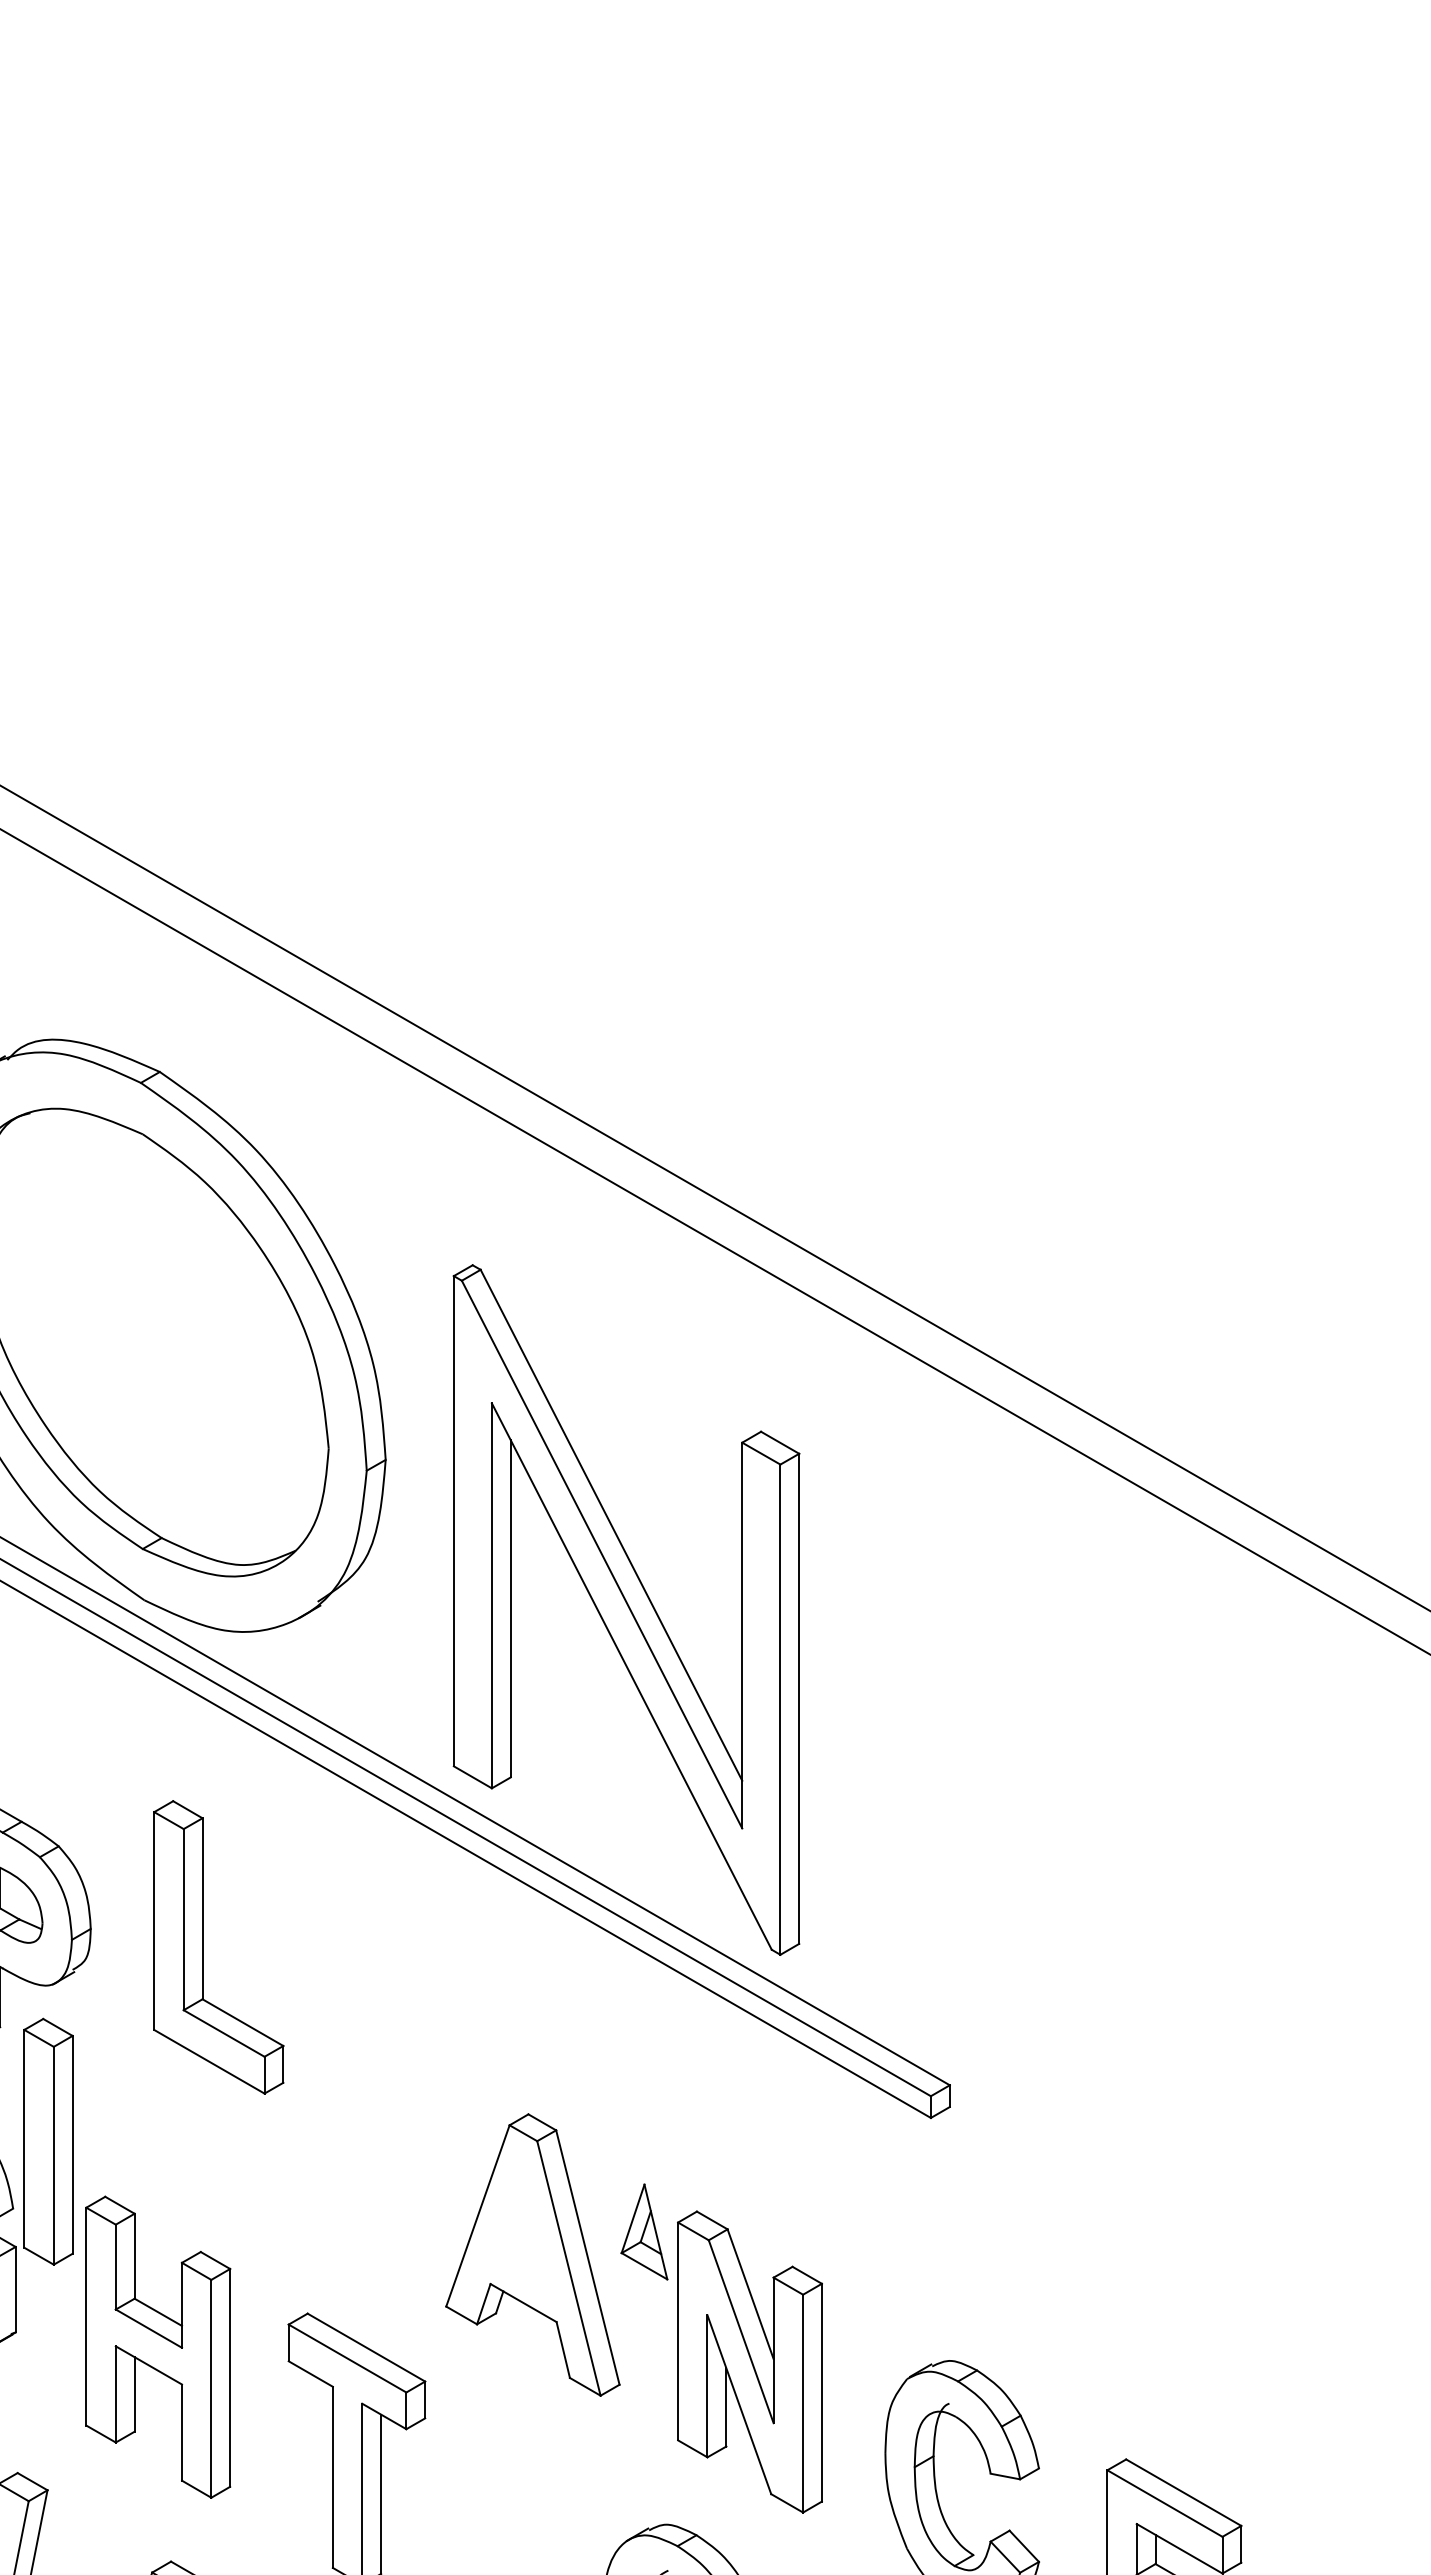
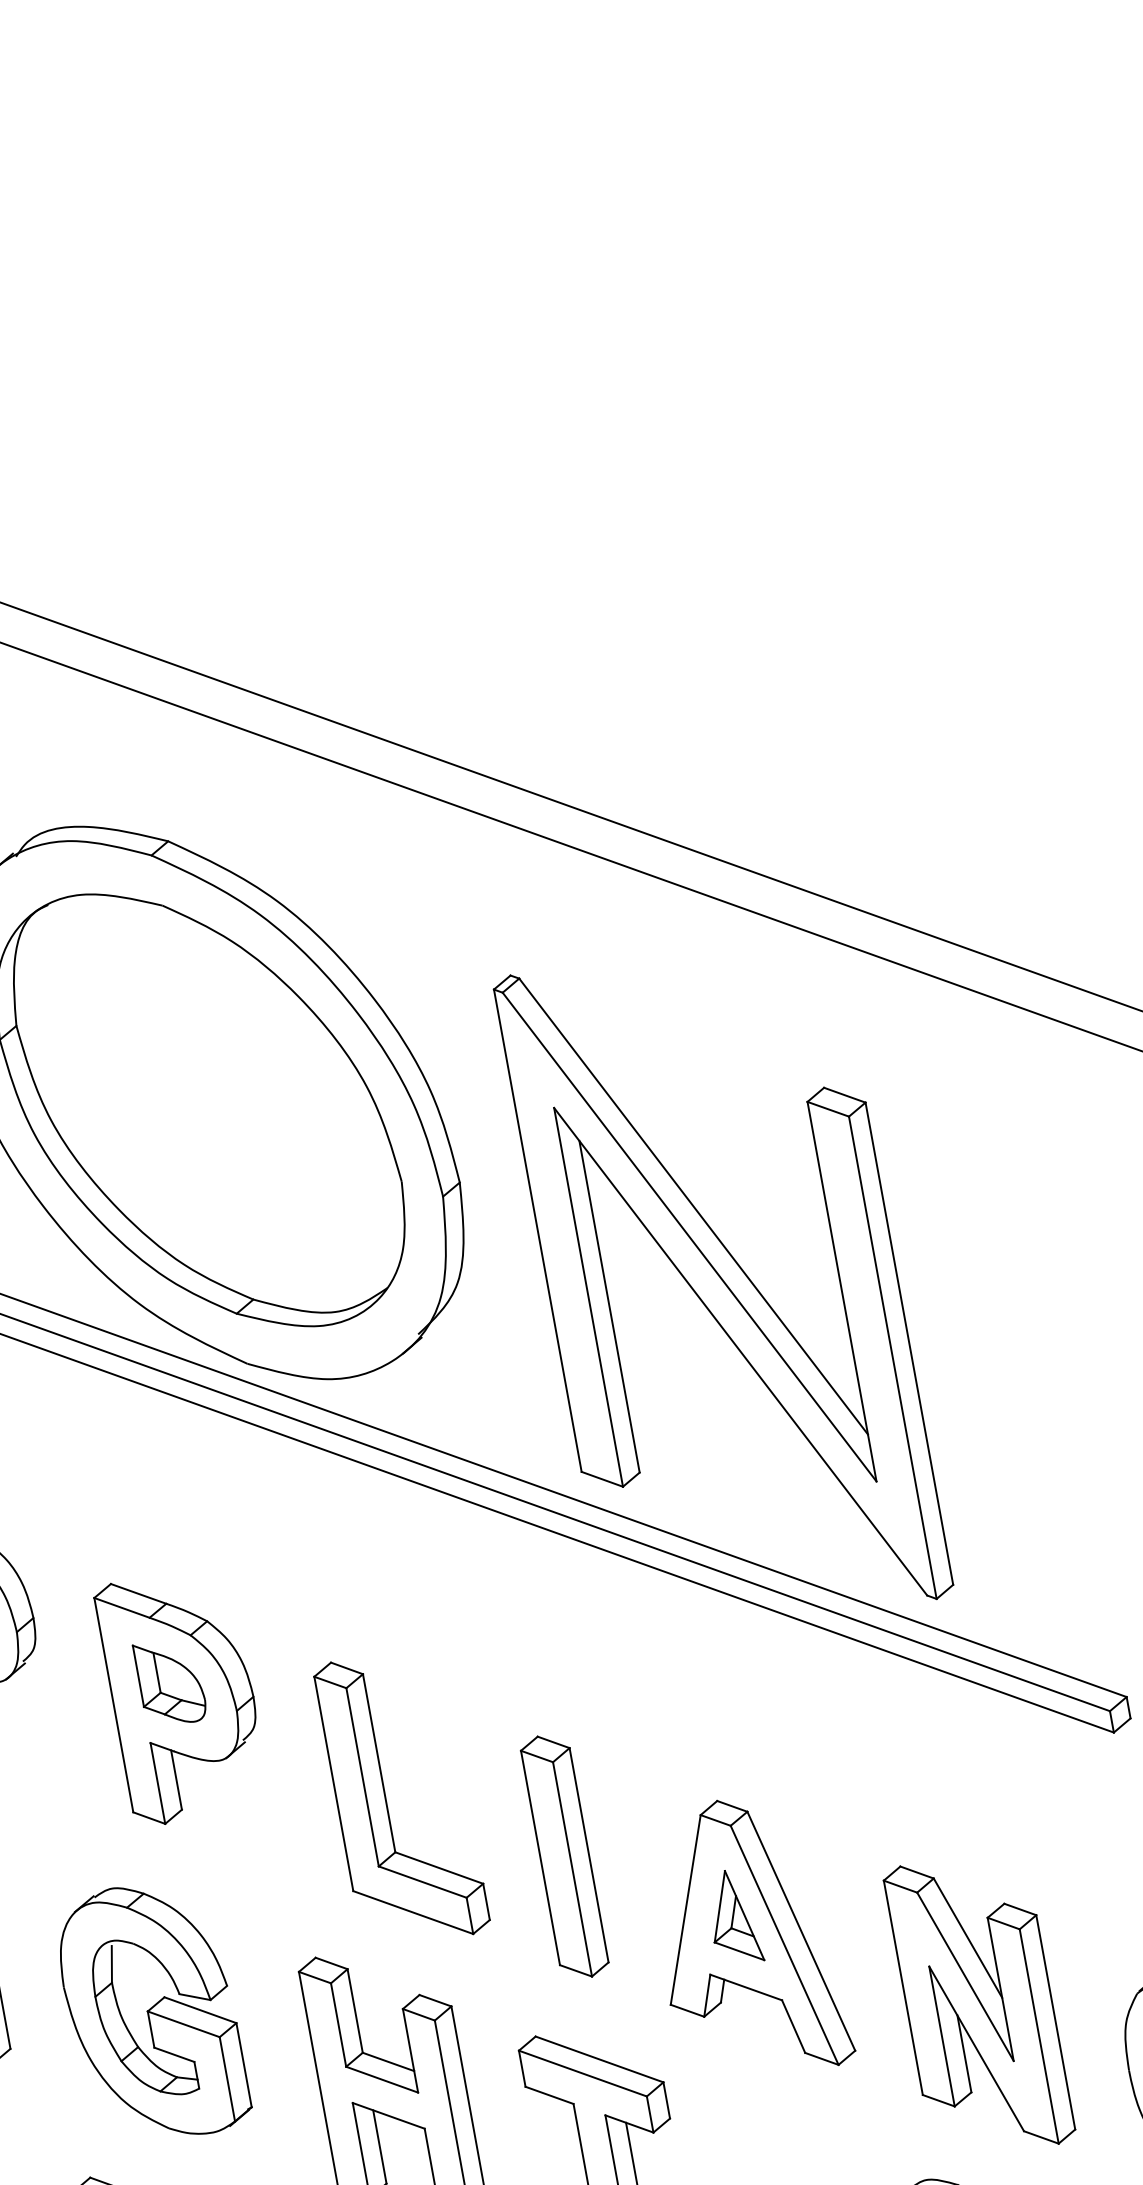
part: (203, 1947) -> (387, 1801), moved
part: (48, 2141) -> (564, 1856), moved
part: (644, 2231) -> (733, 1917), moved

